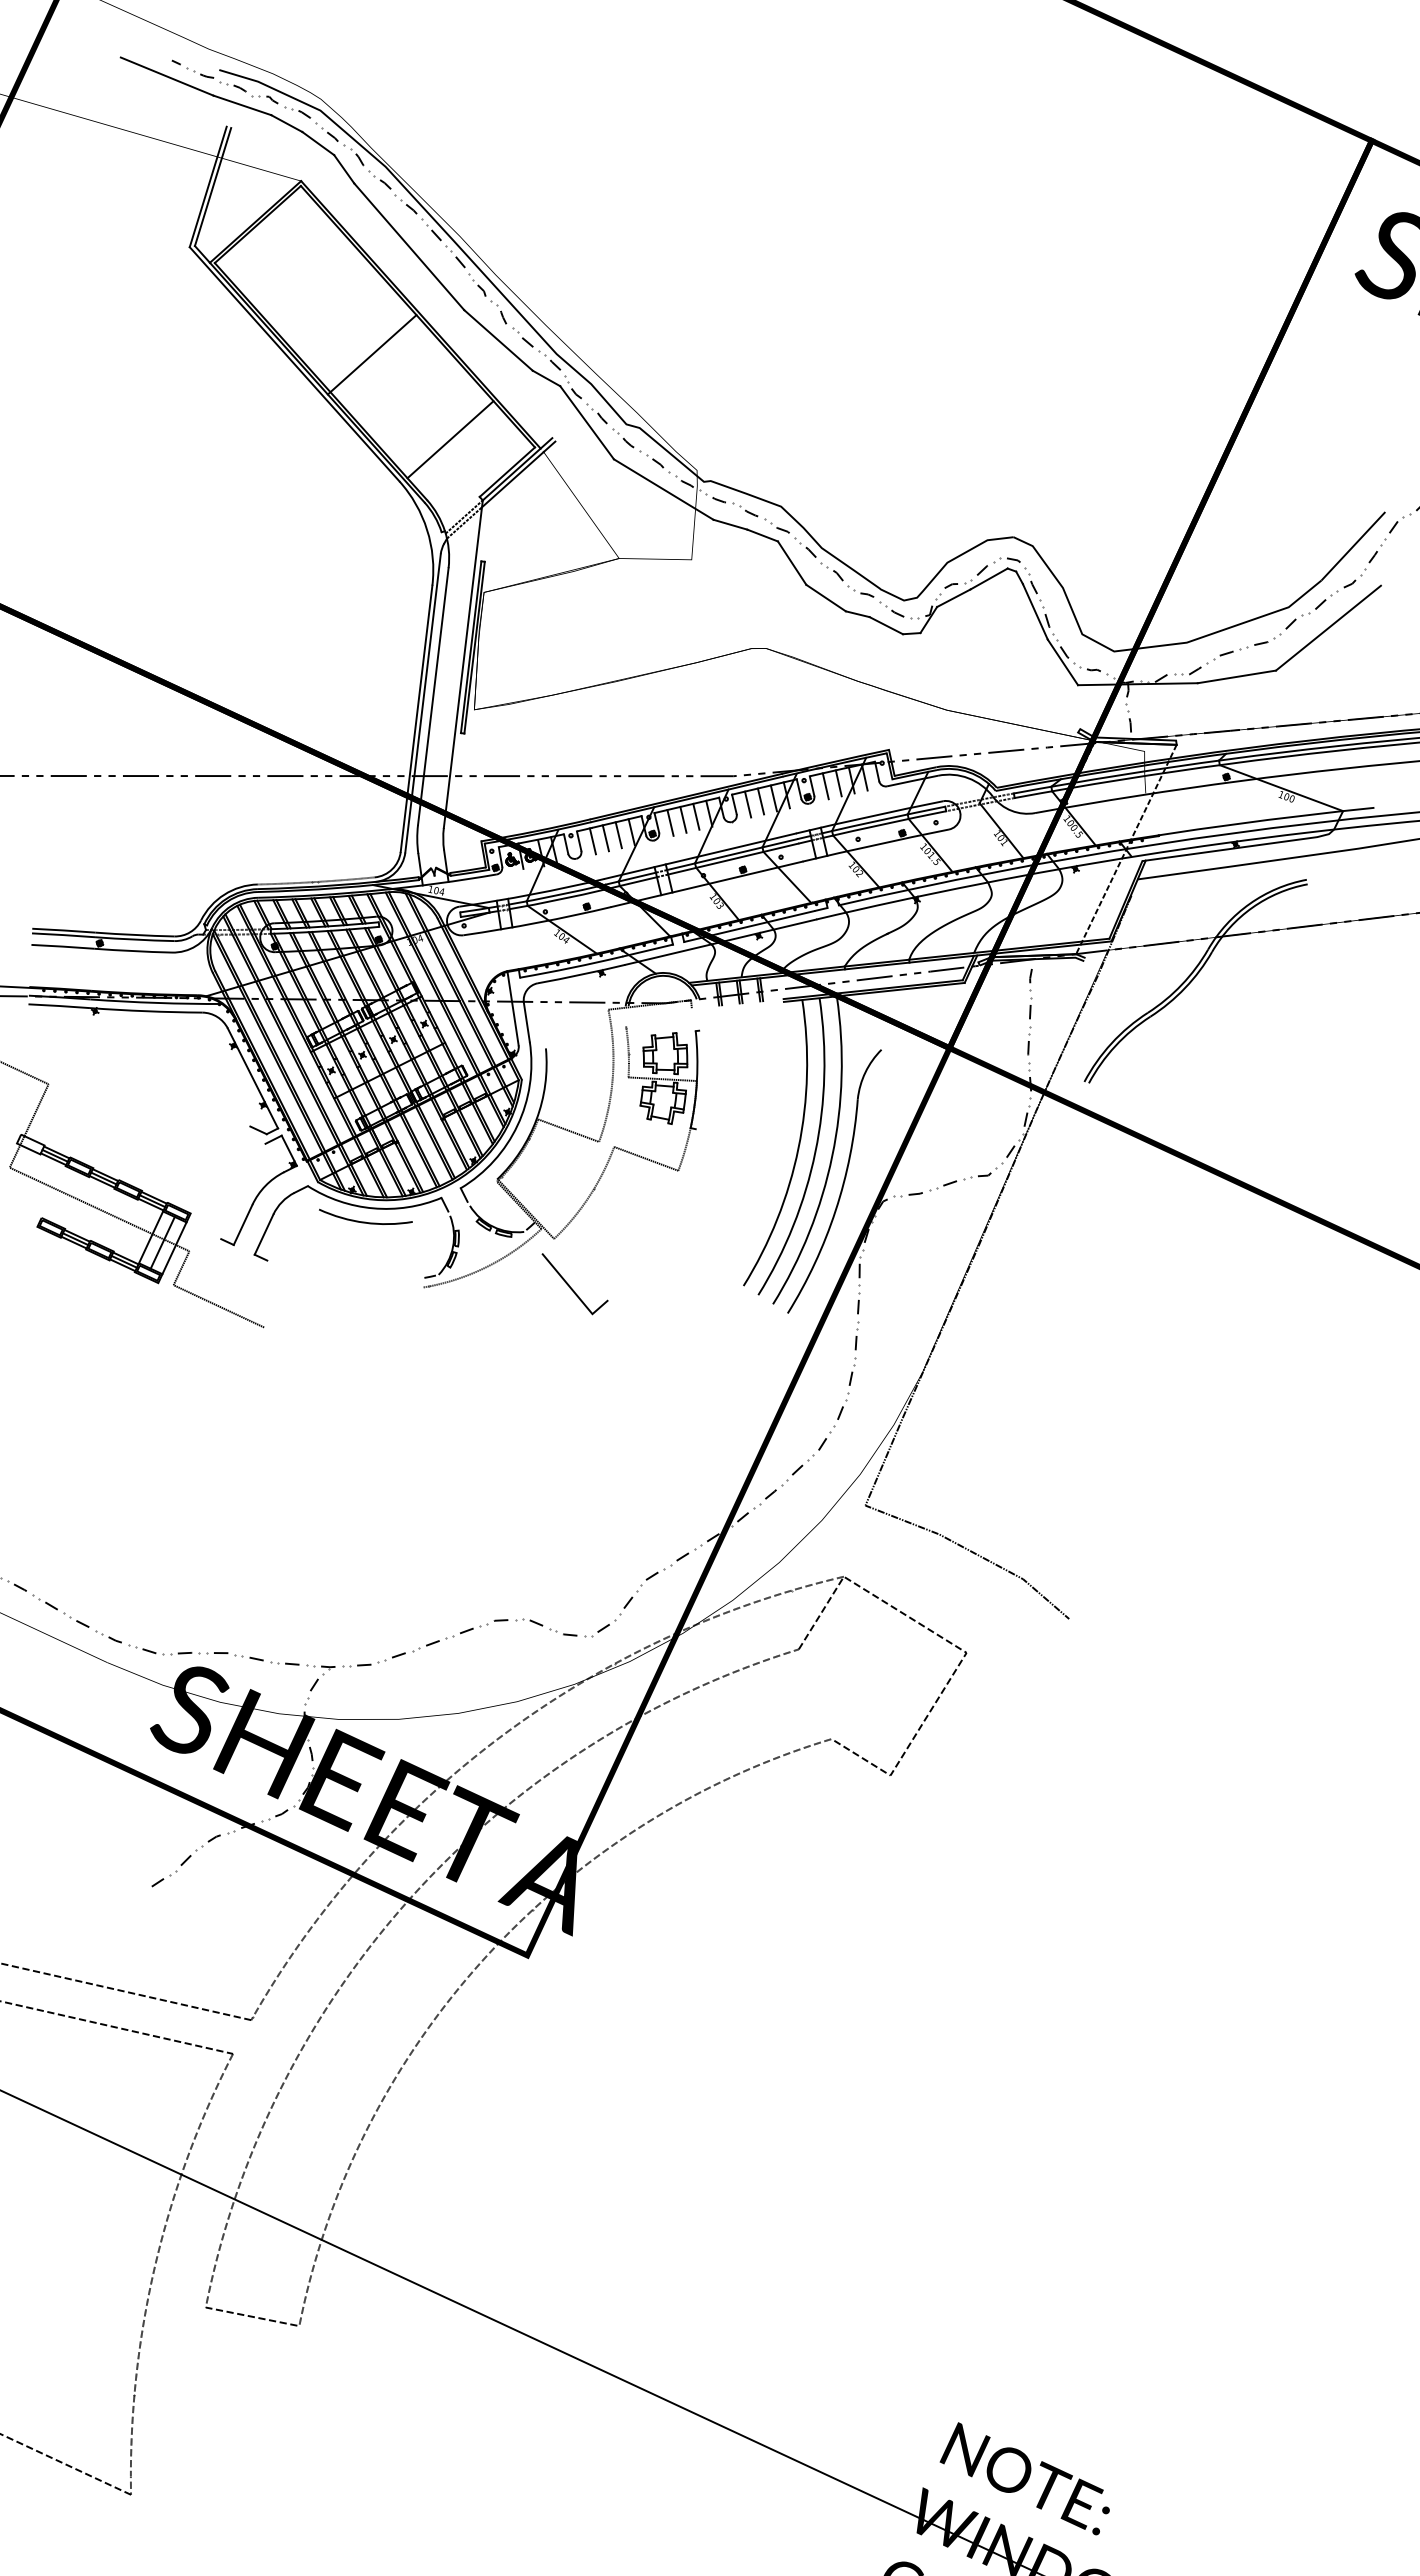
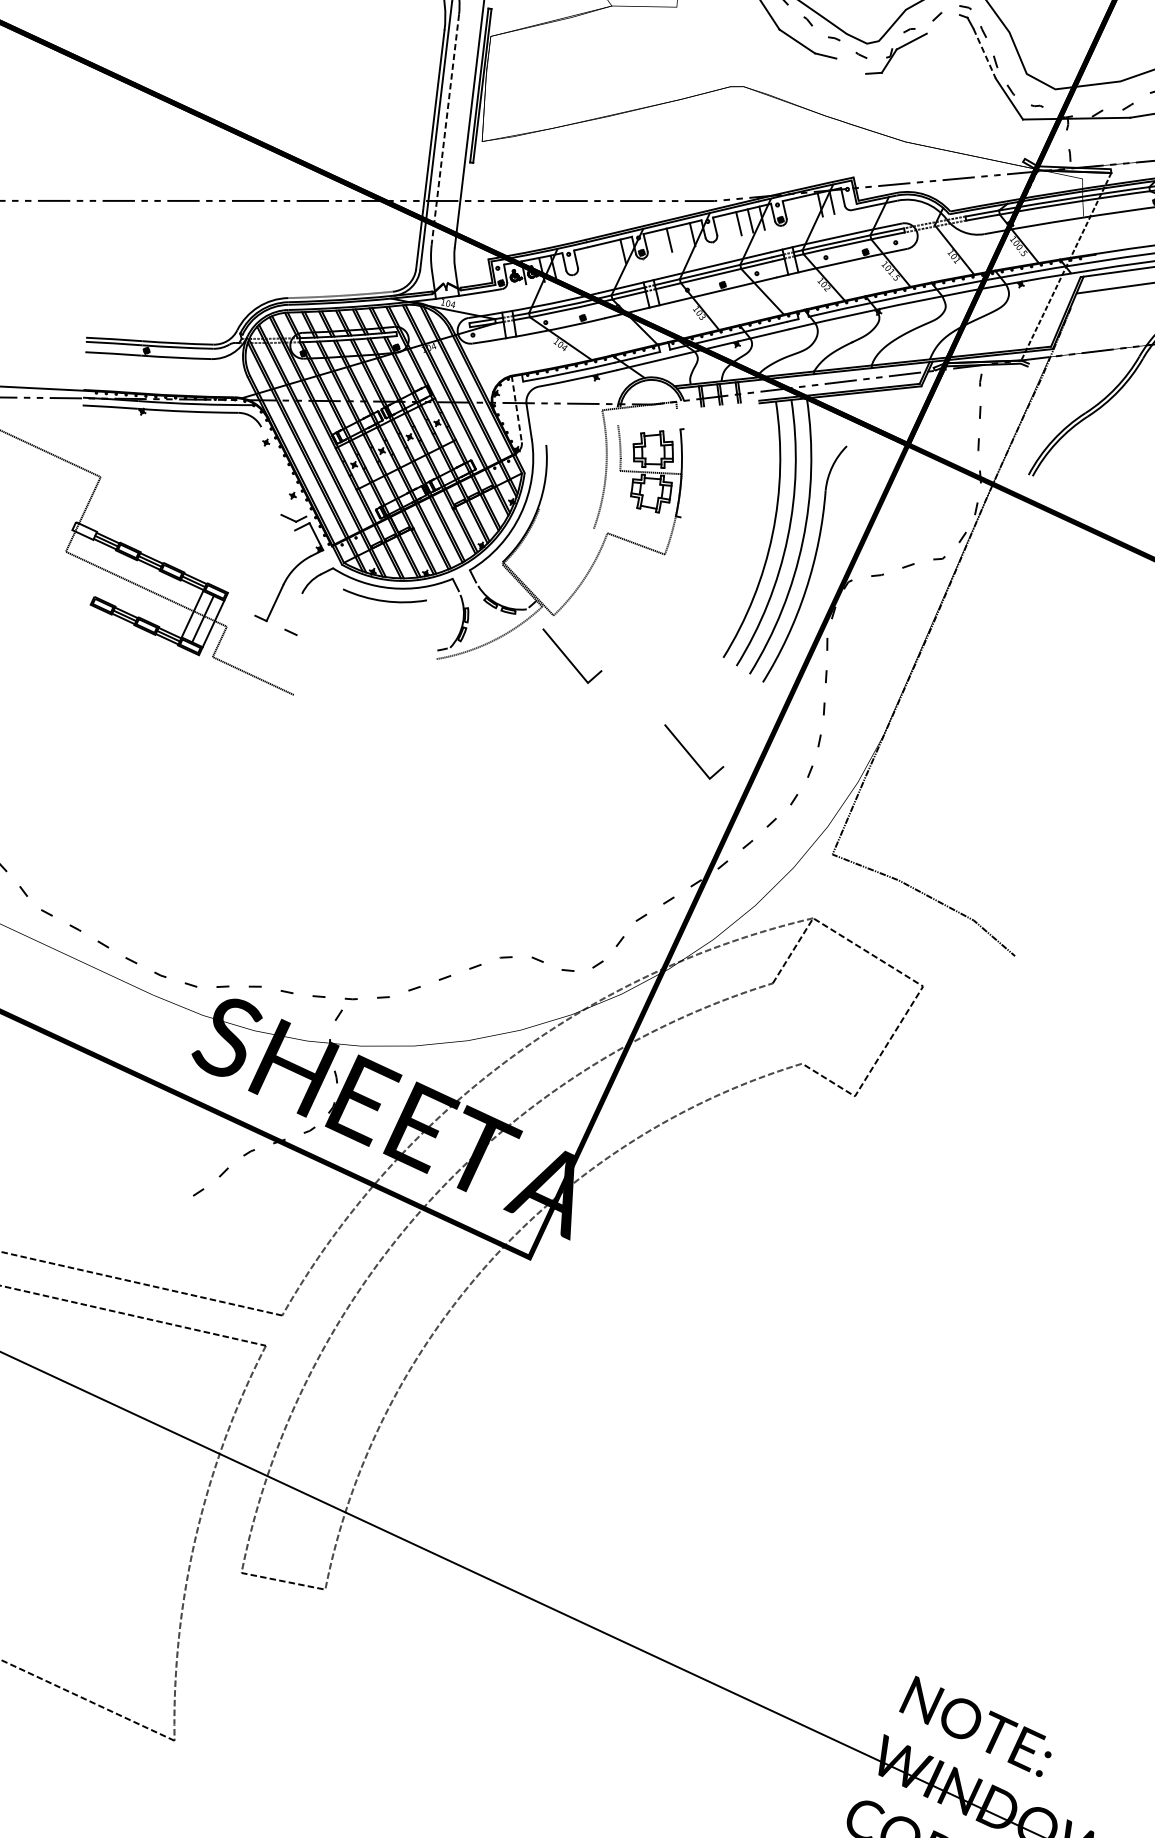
line: (988, 578) -> (942, 23), removed
line: (1035, 612) -> (984, 54), solid -> dashed
line: (885, 625) -> (850, 66), removed
line: (433, 697) -> (445, 130), solid -> dashed
line: (838, 783) -> (808, 207), removed
line: (825, 786) -> (796, 210), removed
line: (748, 804) -> (727, 226), removed
line: (696, 816) -> (681, 237), removed
line: (670, 822) -> (657, 242), removed
line: (618, 835) -> (611, 254), removed
line: (605, 838) -> (599, 256), removed
line: (592, 841) -> (587, 259), removed
line: (513, 1008) -> (517, 409), solid -> dashed
line: (252, 1078) -> (283, 471), removed
line: (568, 1130) -> (566, 518), removed
line: (263, 1234) -> (293, 611), removed
line: (707, 1394) -> (691, 755), added

